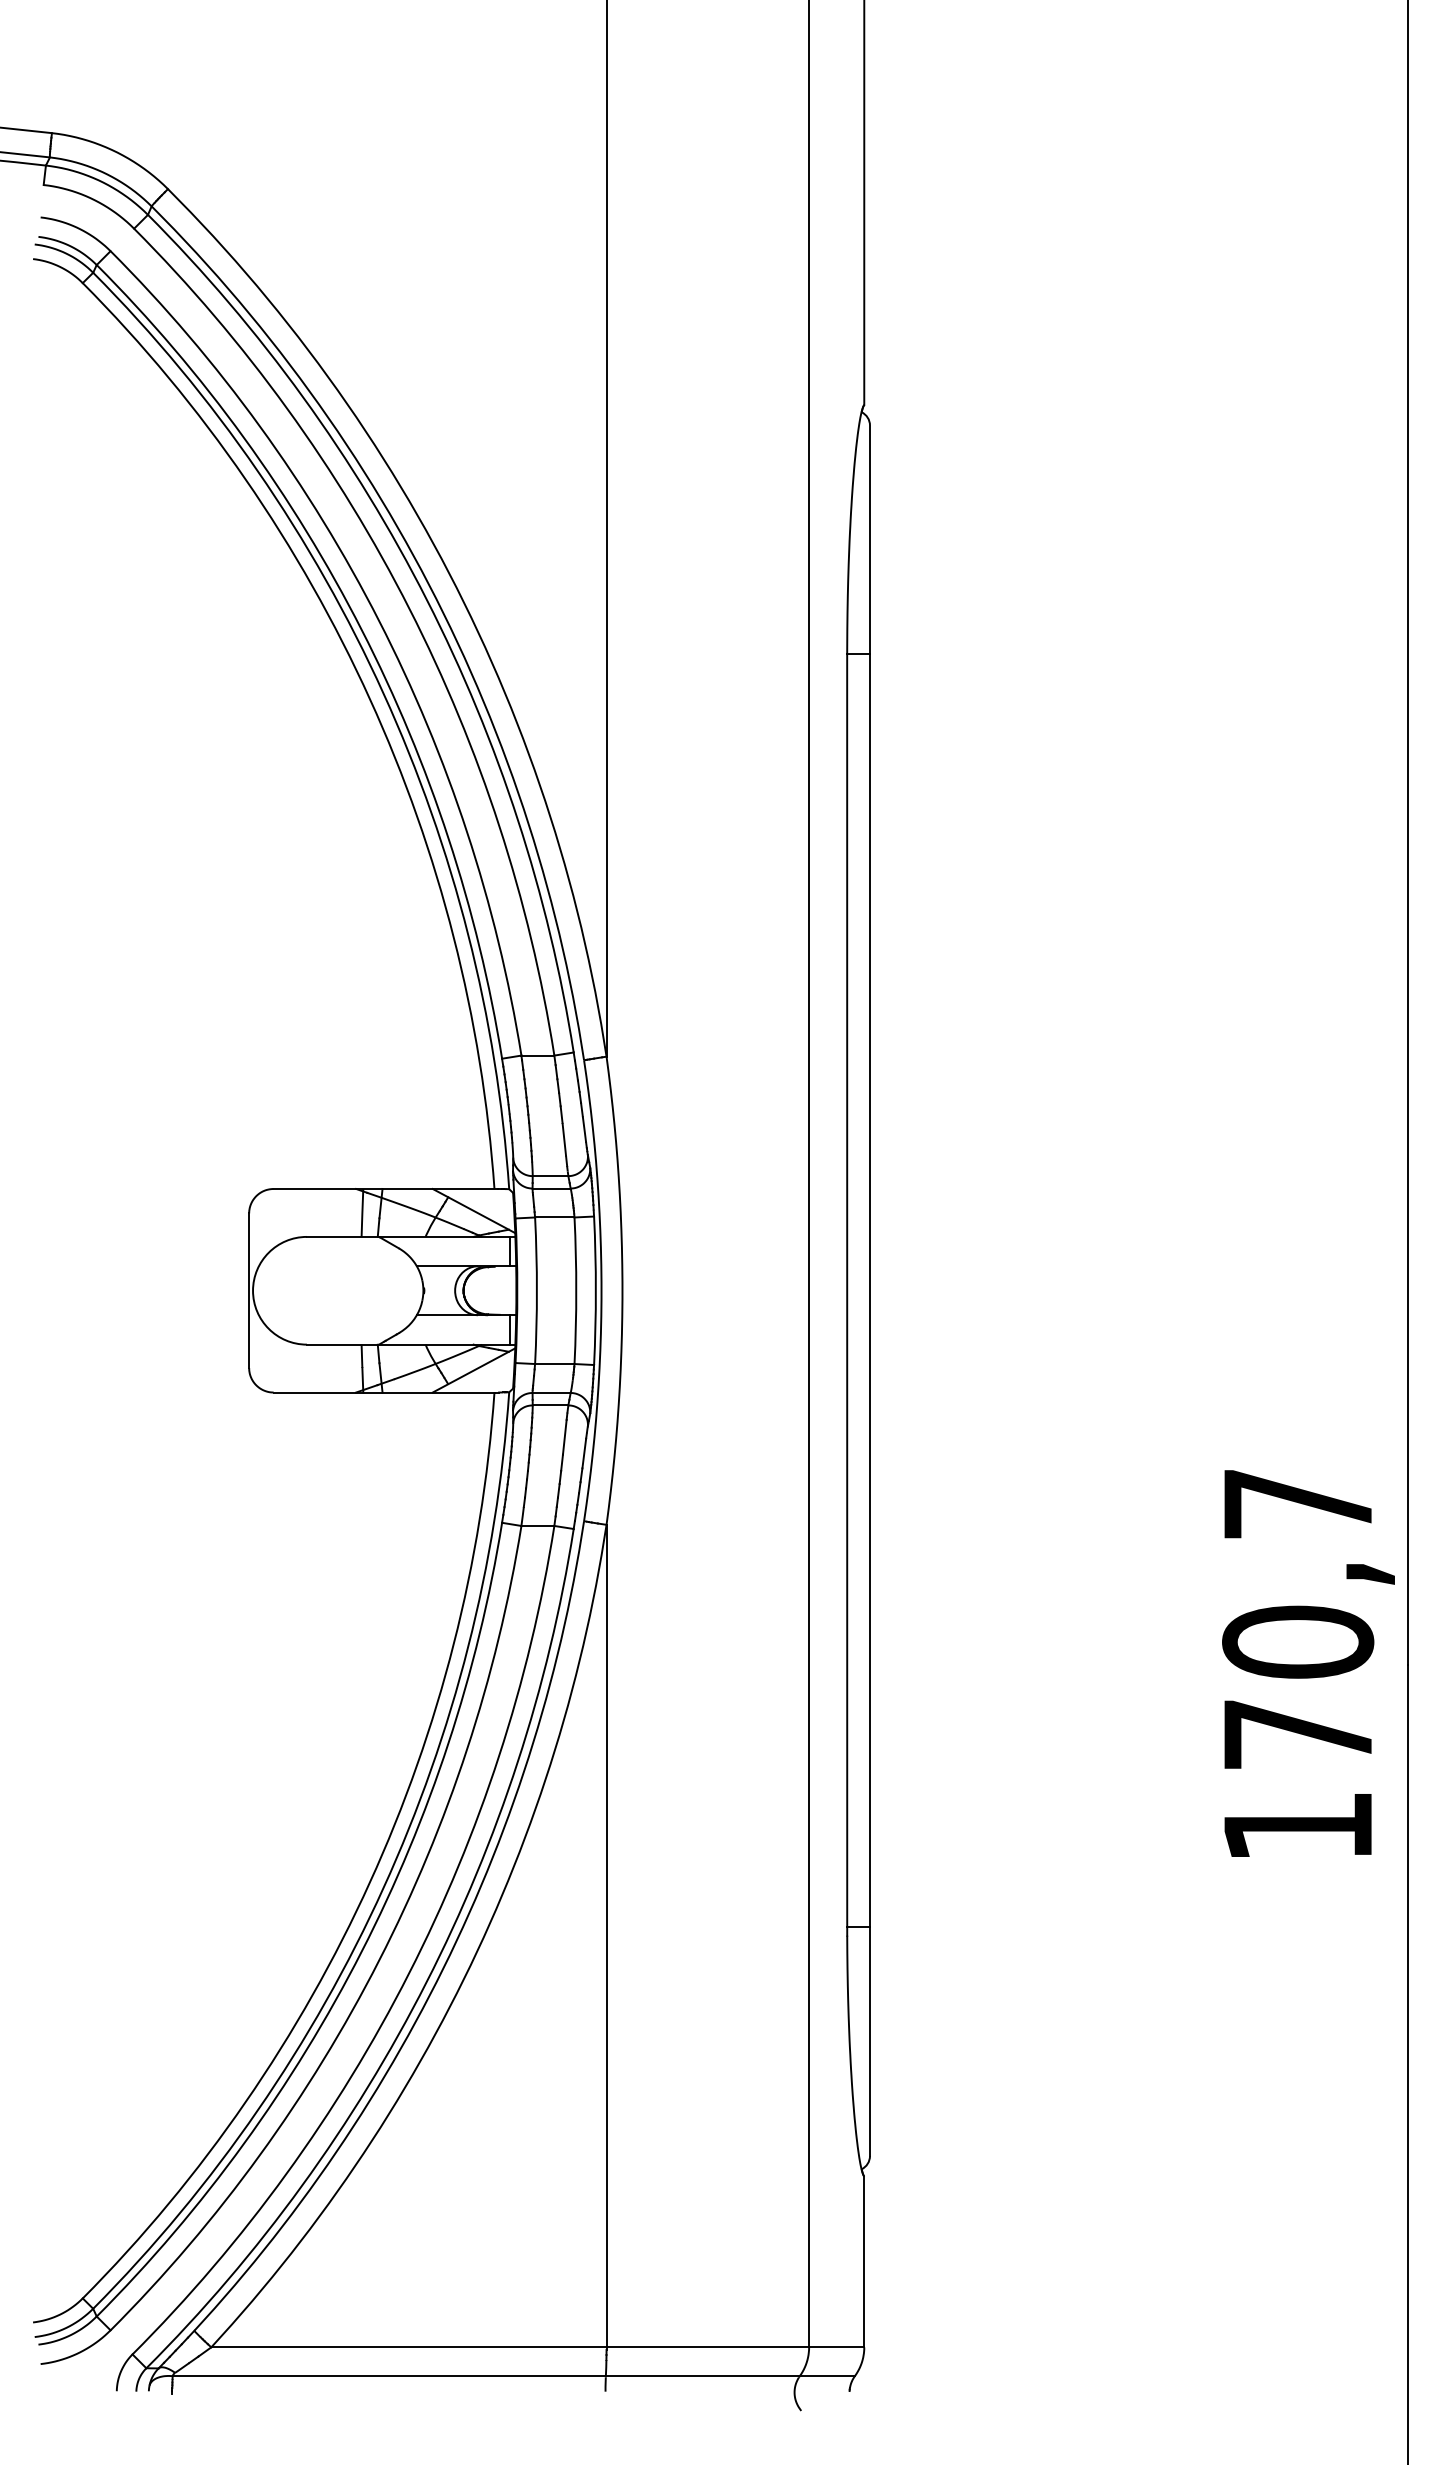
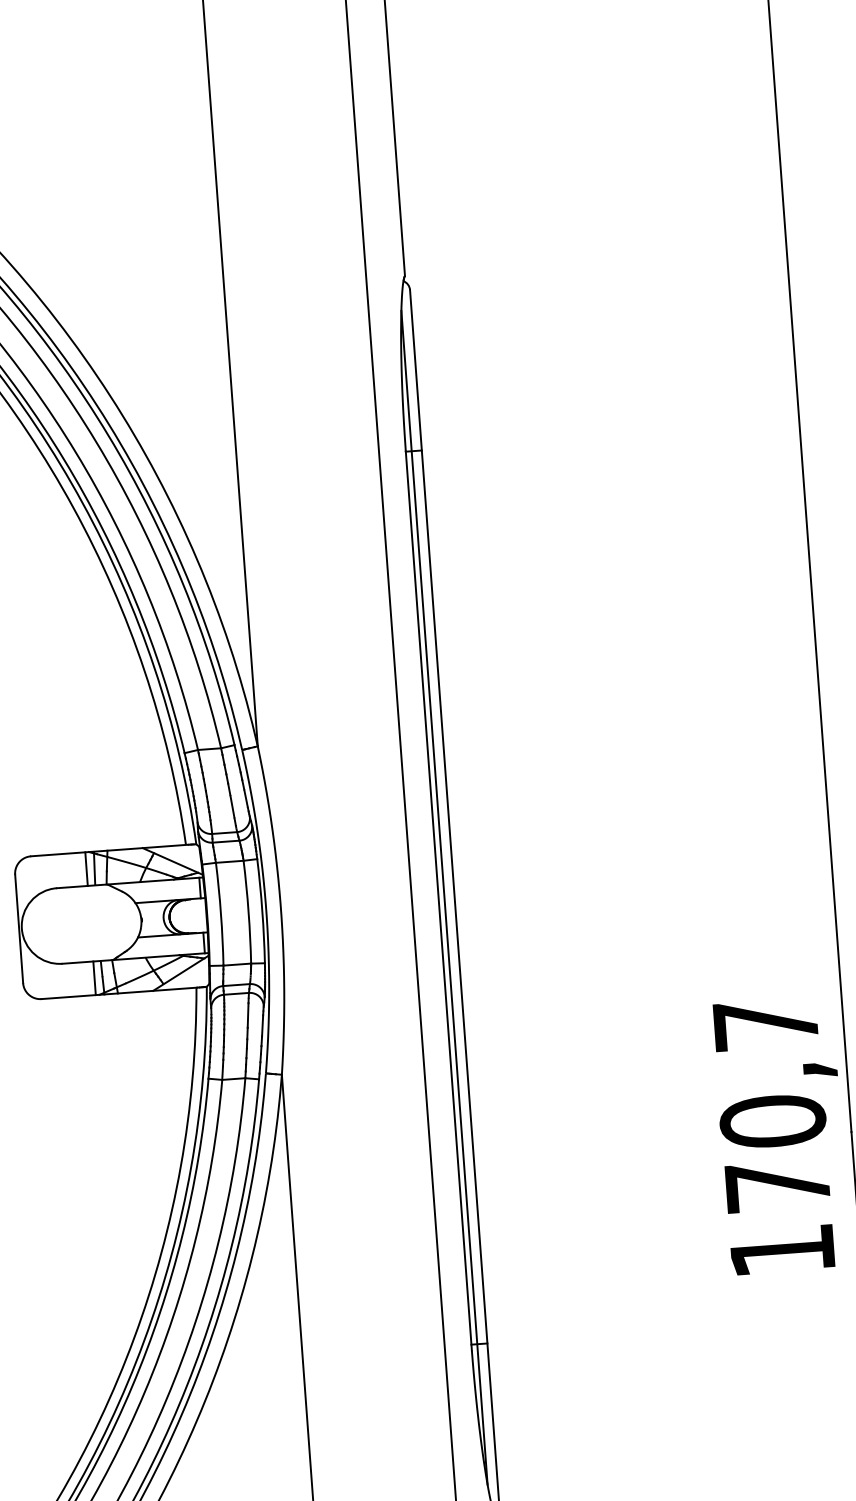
line: (350, 1212) -> (86, 868), added
line: (855, 1290) -> (444, 897), added
line: (350, 1368) -> (94, 978), added

